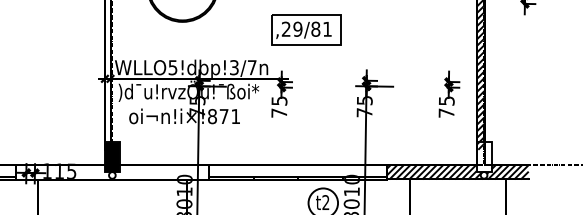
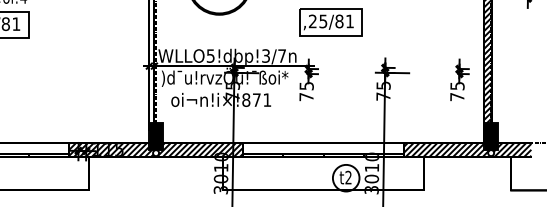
text: (298, 28) -> (323, 20), ,29/81 -> ,25/81
fill: (483, 156) -> (490, 136), added
hatch: (111, 171) -> (155, 149), added

